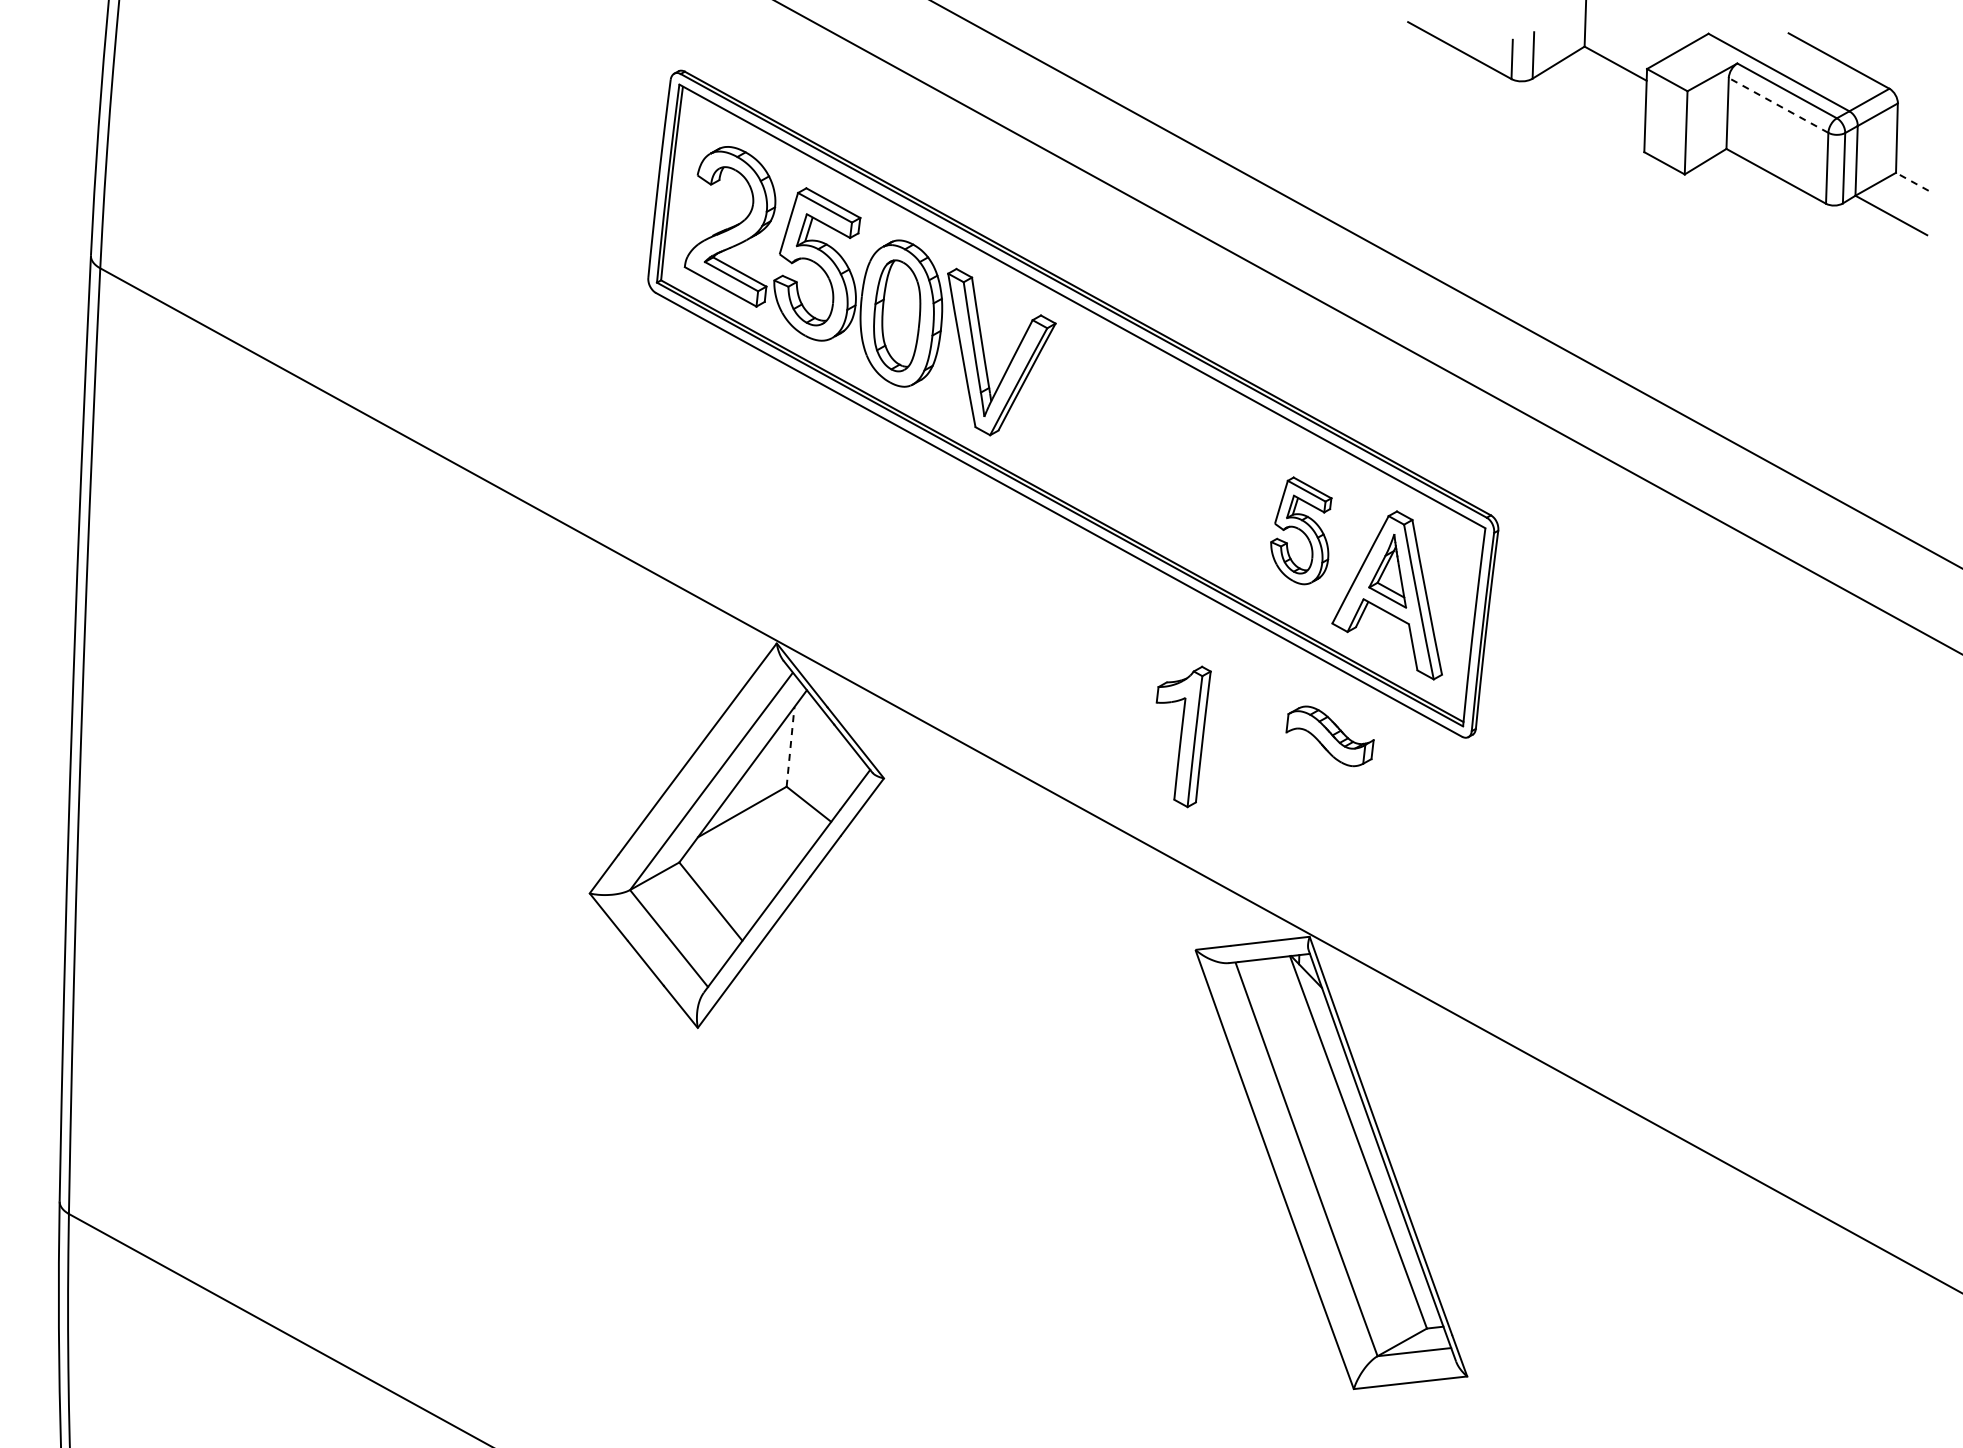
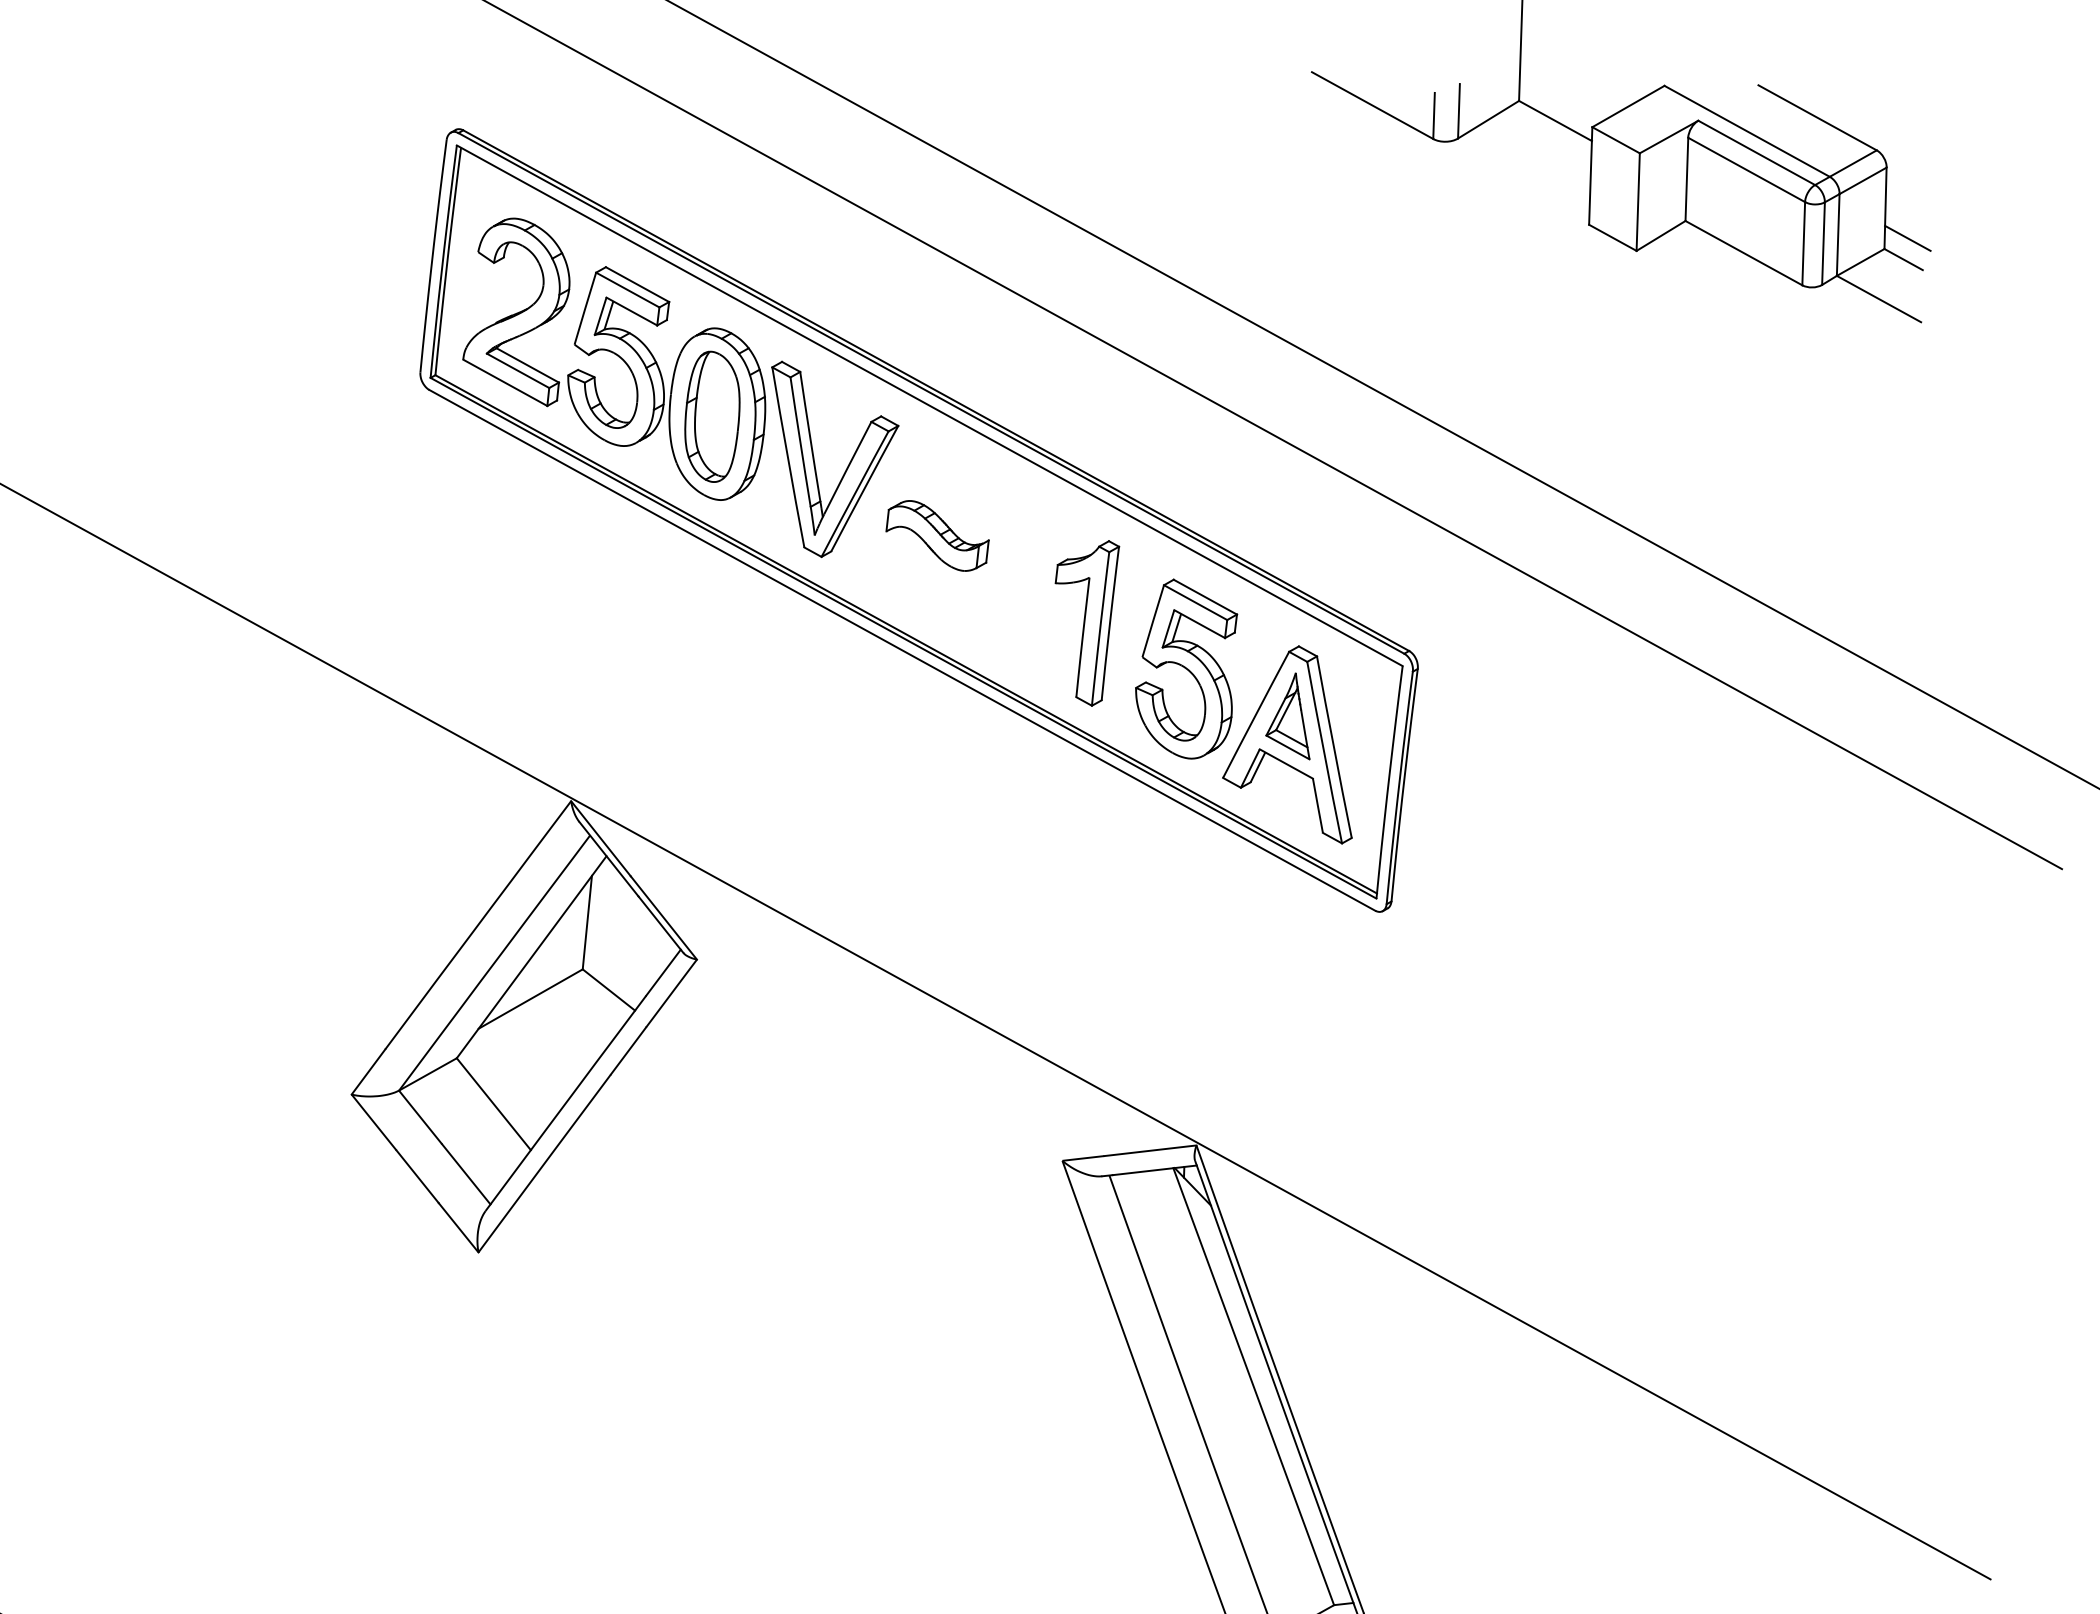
line: (1778, 105) -> (1746, 170), dashed -> solid
line: (1915, 163) -> (1907, 238), added
line: (1912, 181) -> (1903, 259), dashed -> solid
part: (1301, 530) -> (1186, 668), size x1.43
part: (1183, 736) -> (1087, 622), moved
part: (1329, 736) -> (936, 536), moved
line: (790, 746) -> (587, 922), dashed -> solid

